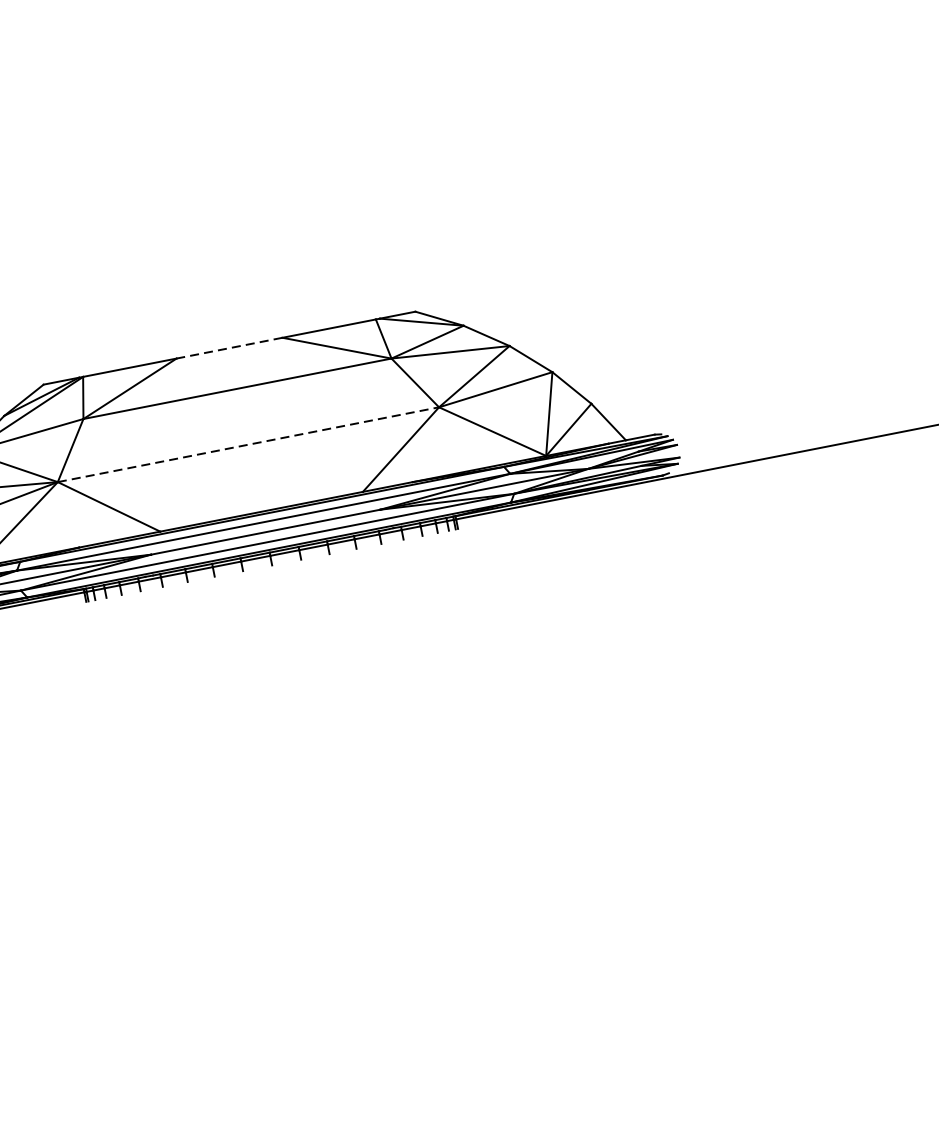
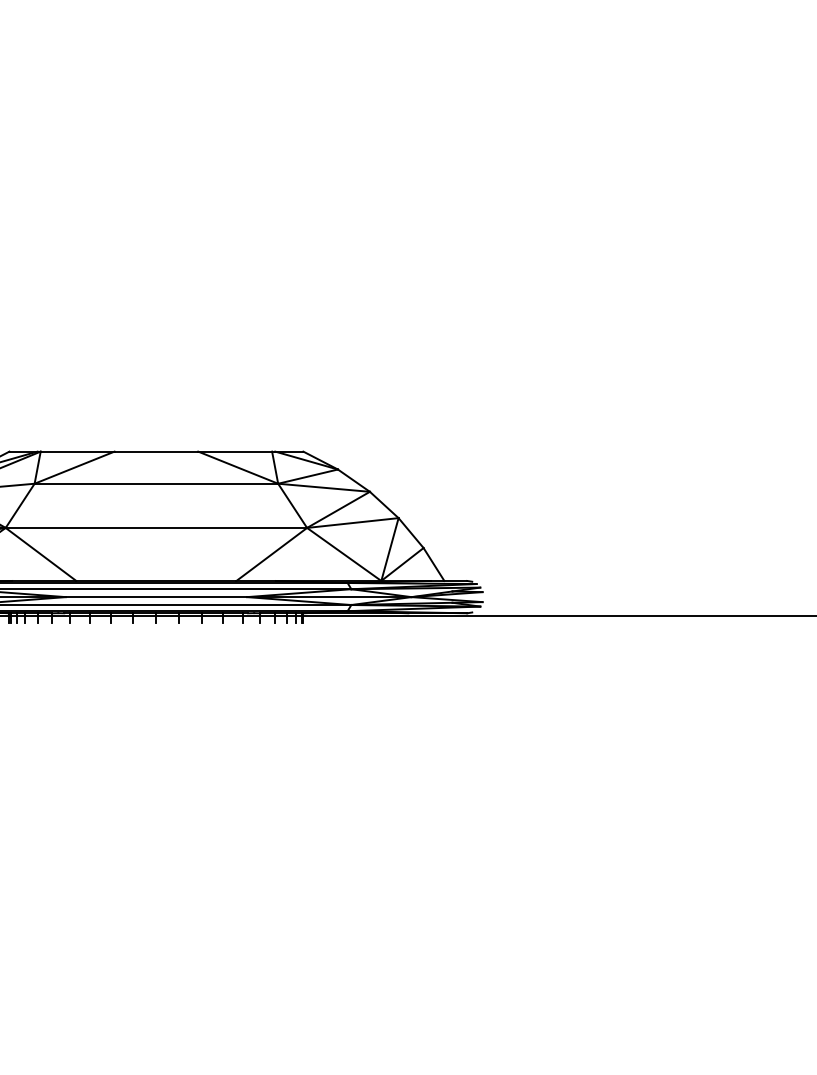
line: (229, 347) -> (156, 451), dashed -> solid
line: (248, 444) -> (156, 527), dashed -> solid

